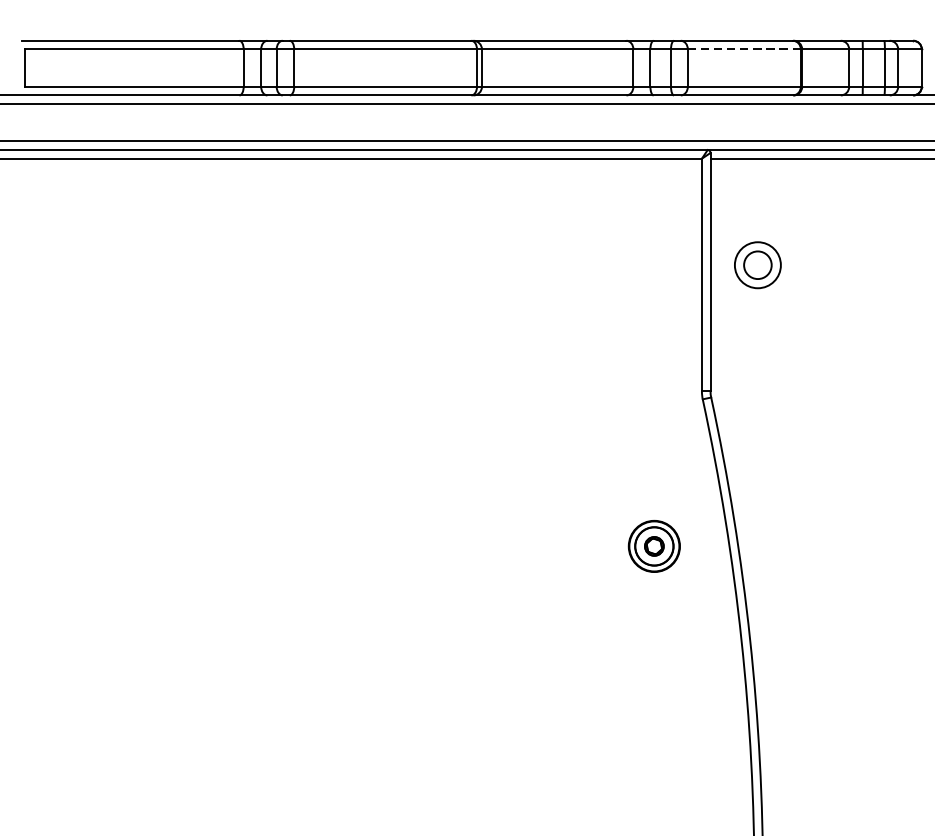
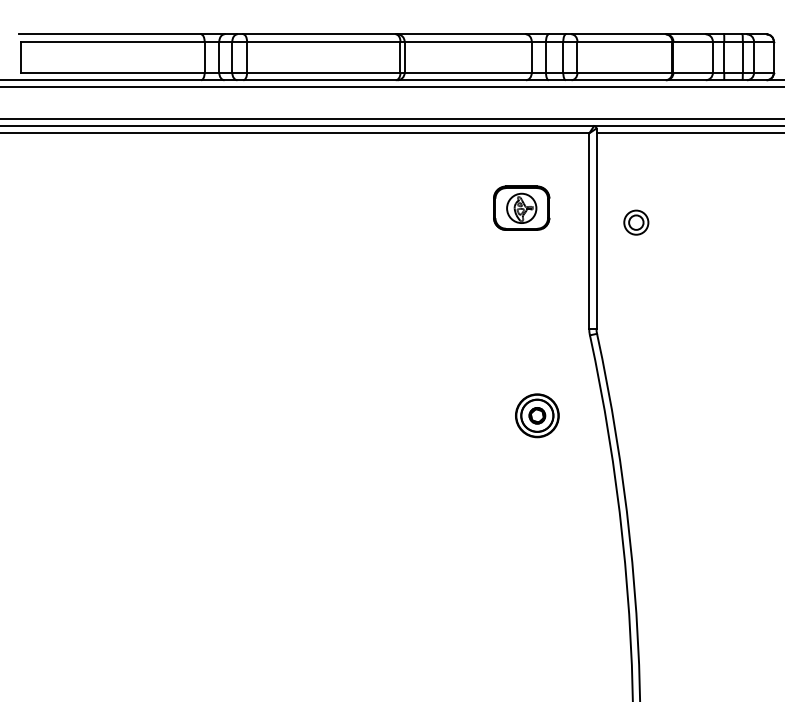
line: (743, 49) -> (624, 41), dashed -> solid
part: (621, 247) -> (521, 207), added
part: (758, 264) -> (636, 222), size x0.62
part: (654, 546) -> (537, 415), moved

